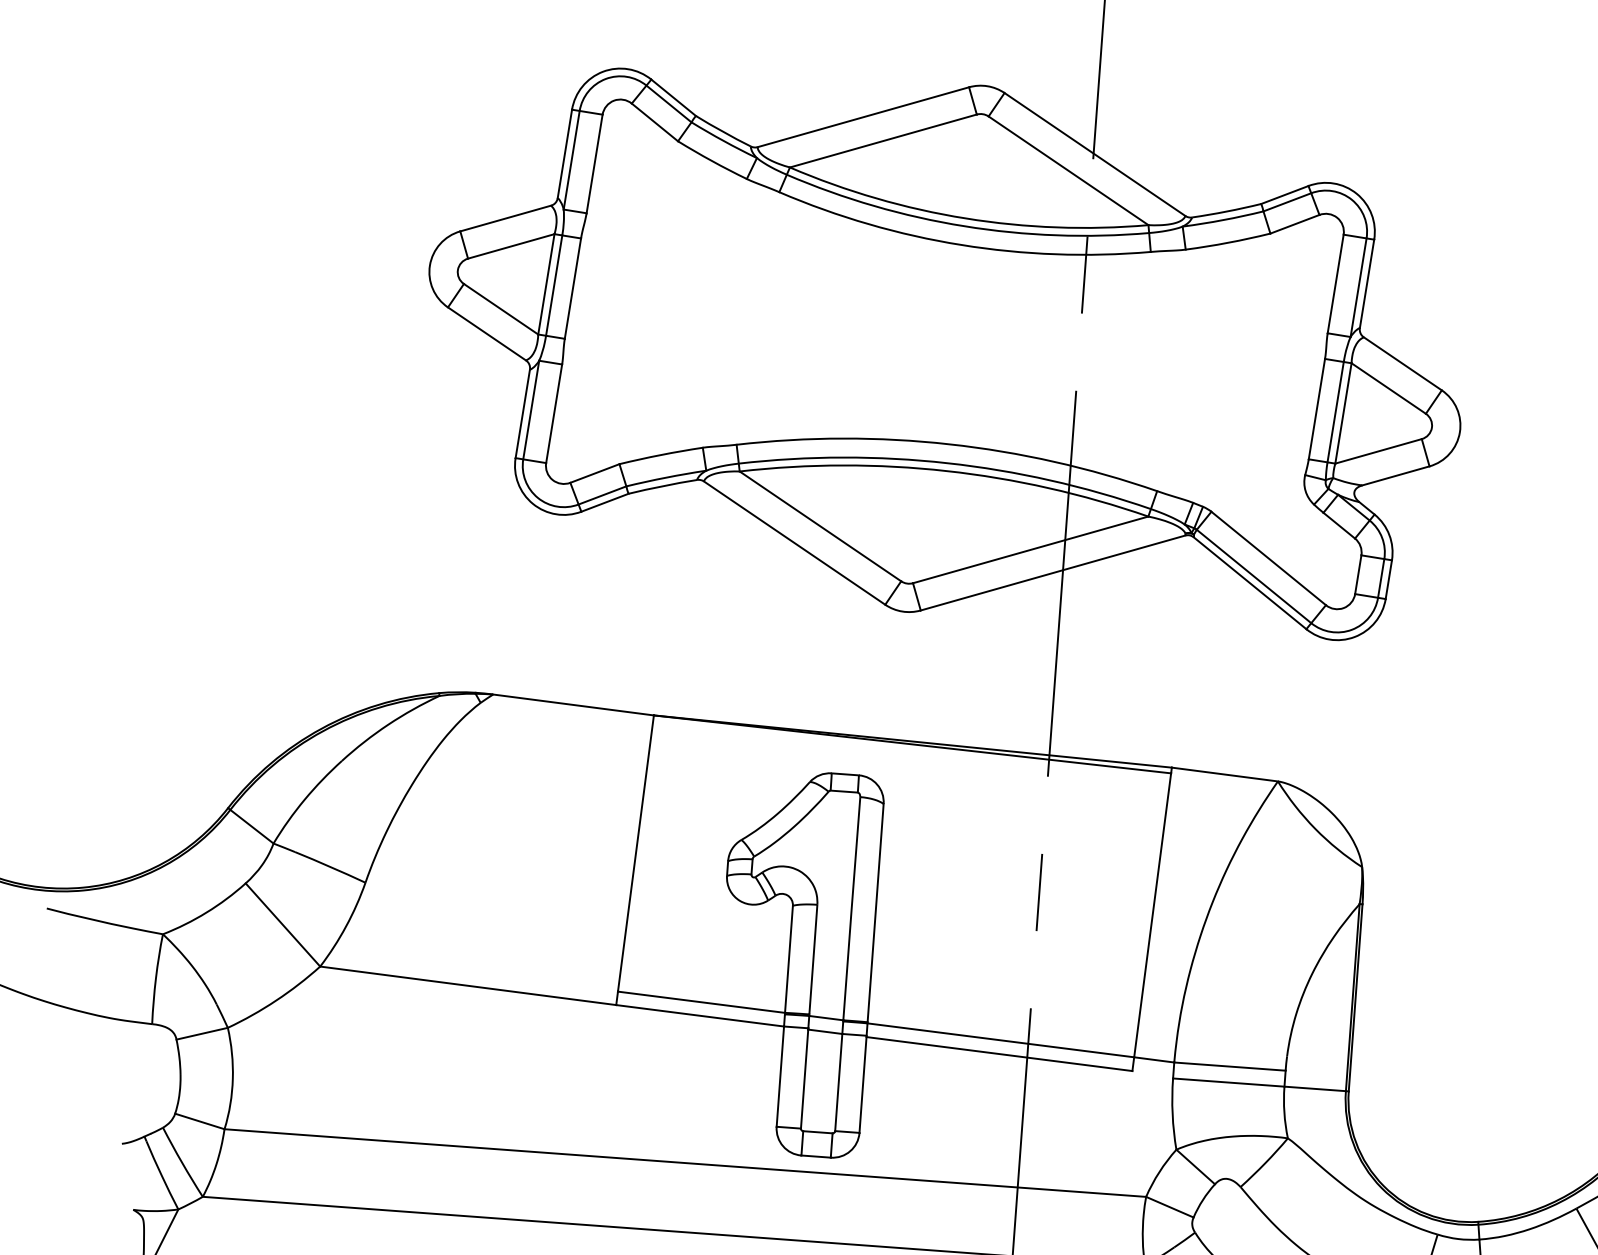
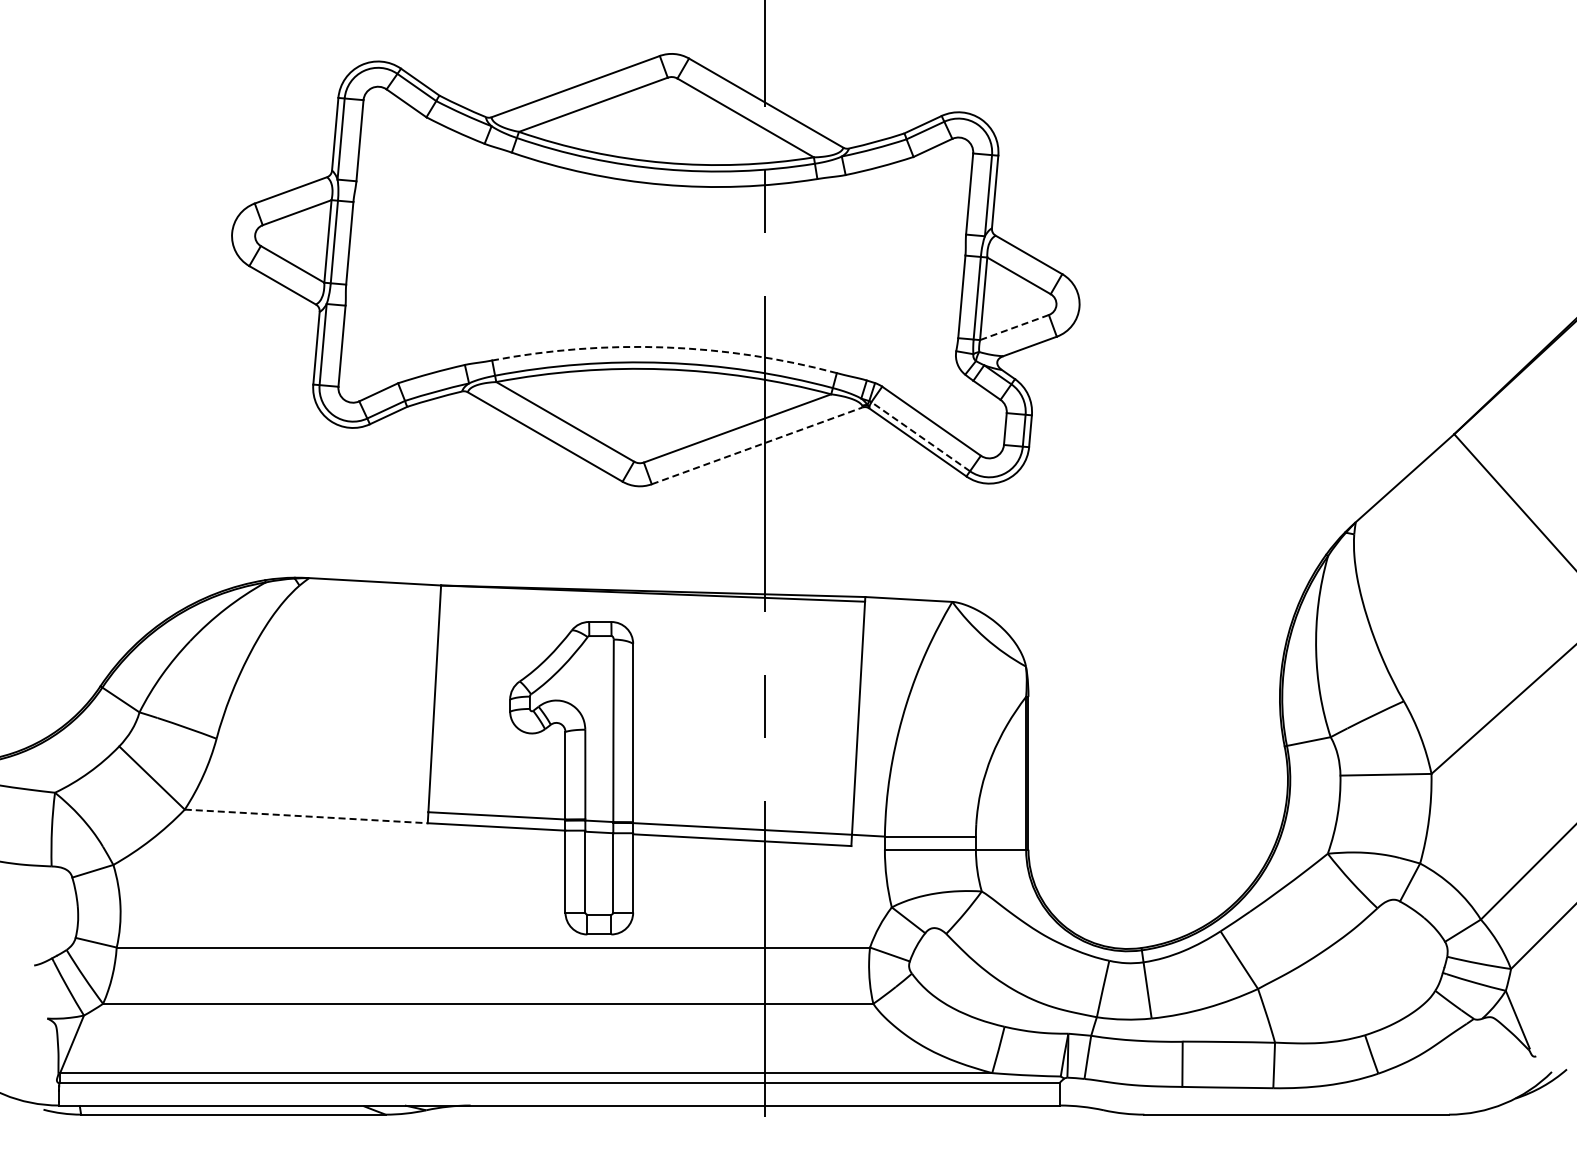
arc: (949, 444) -> (665, 347), solid -> dashed
line: (1378, 451) -> (1014, 327), solid -> dashed
line: (1053, 572) -> (757, 445), solid -> dashed
line: (1253, 576) -> (920, 436), solid -> dashed
line: (468, 985) -> (306, 816), solid -> dashed

